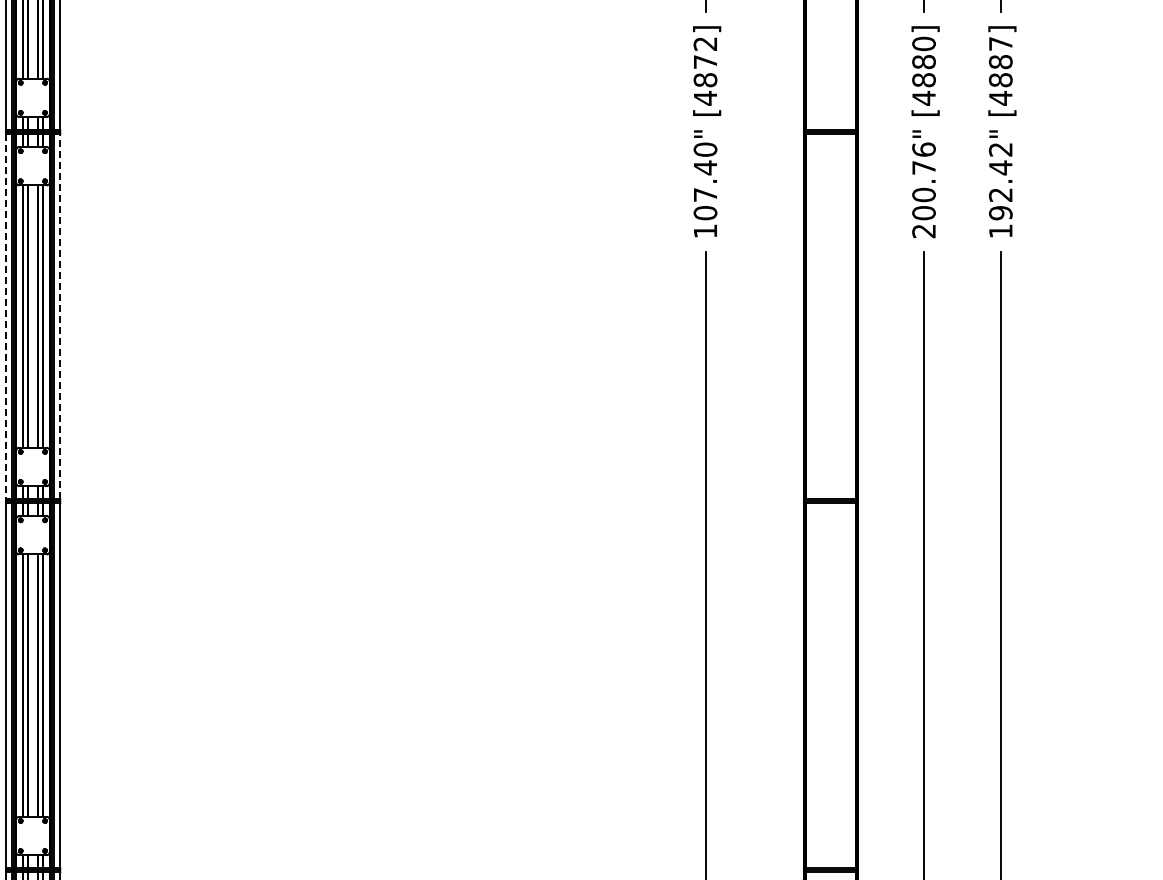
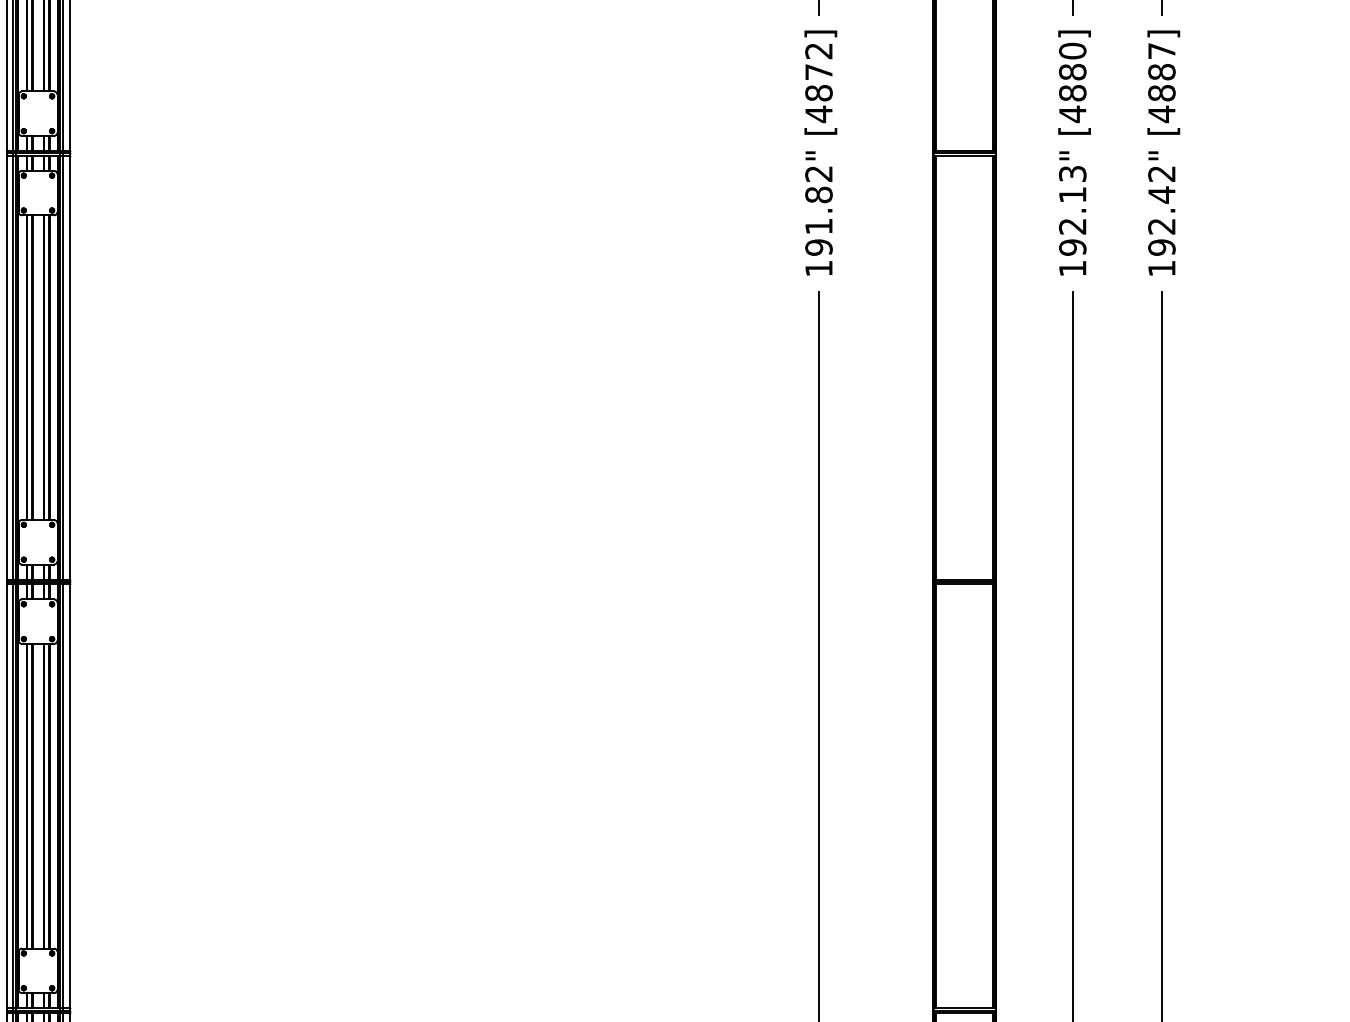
text: (705, 181) -> (818, 210), 107.40" -> 191.82"
text: (923, 190) -> (1072, 221), 200.76" -> 192.13"
line: (5, 316) -> (6, 367), dashed -> solid
line: (60, 316) -> (70, 367), dashed -> solid

